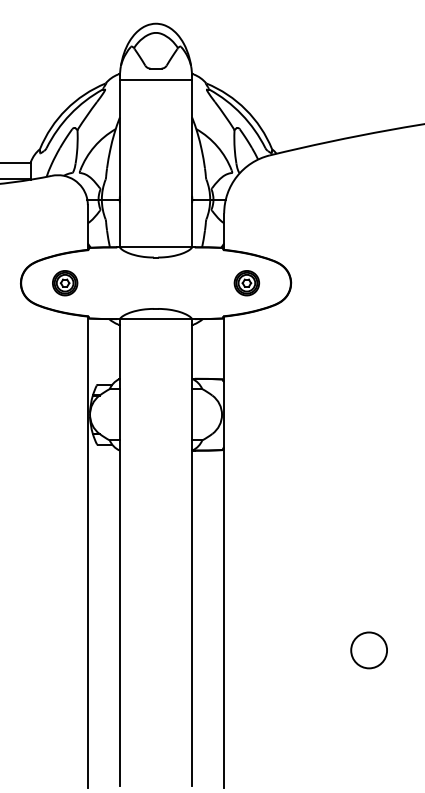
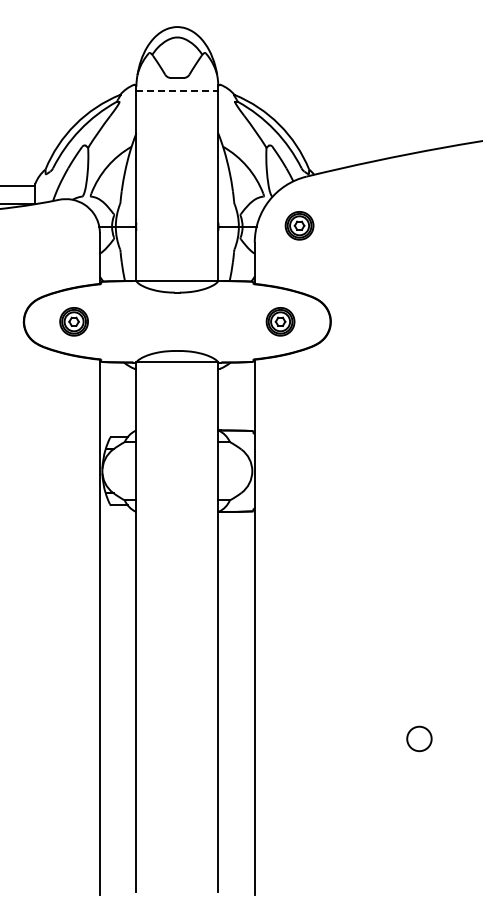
line: (156, 79) -> (177, 90), solid -> dashed
part: (263, 198) -> (299, 225), added
circle: (369, 650) -> (419, 738), size x0.6

